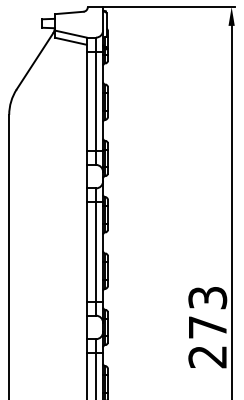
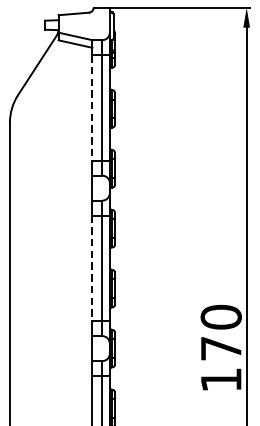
line: (86, 101) -> (92, 108), solid -> dashed
line: (86, 252) -> (92, 268), solid -> dashed
text: (207, 327) -> (220, 348), 273 -> 170

